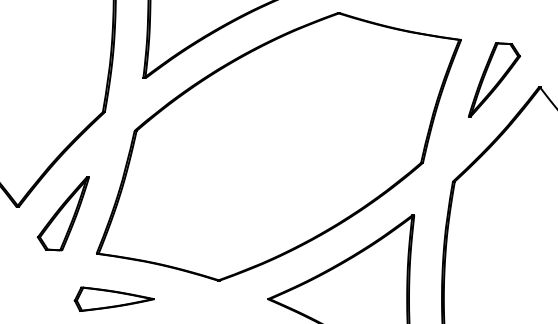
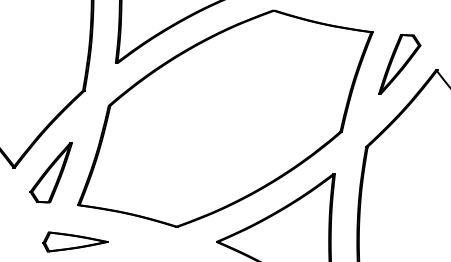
part: (113, 298) -> (74, 241), moved

